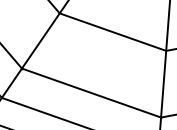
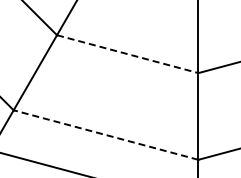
line: (113, 32) -> (128, 54), solid -> dashed
line: (91, 93) -> (106, 135), solid -> dashed

